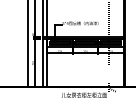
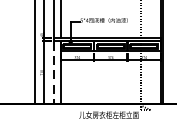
line: (42, 63) -> (54, 73), solid -> dashed

